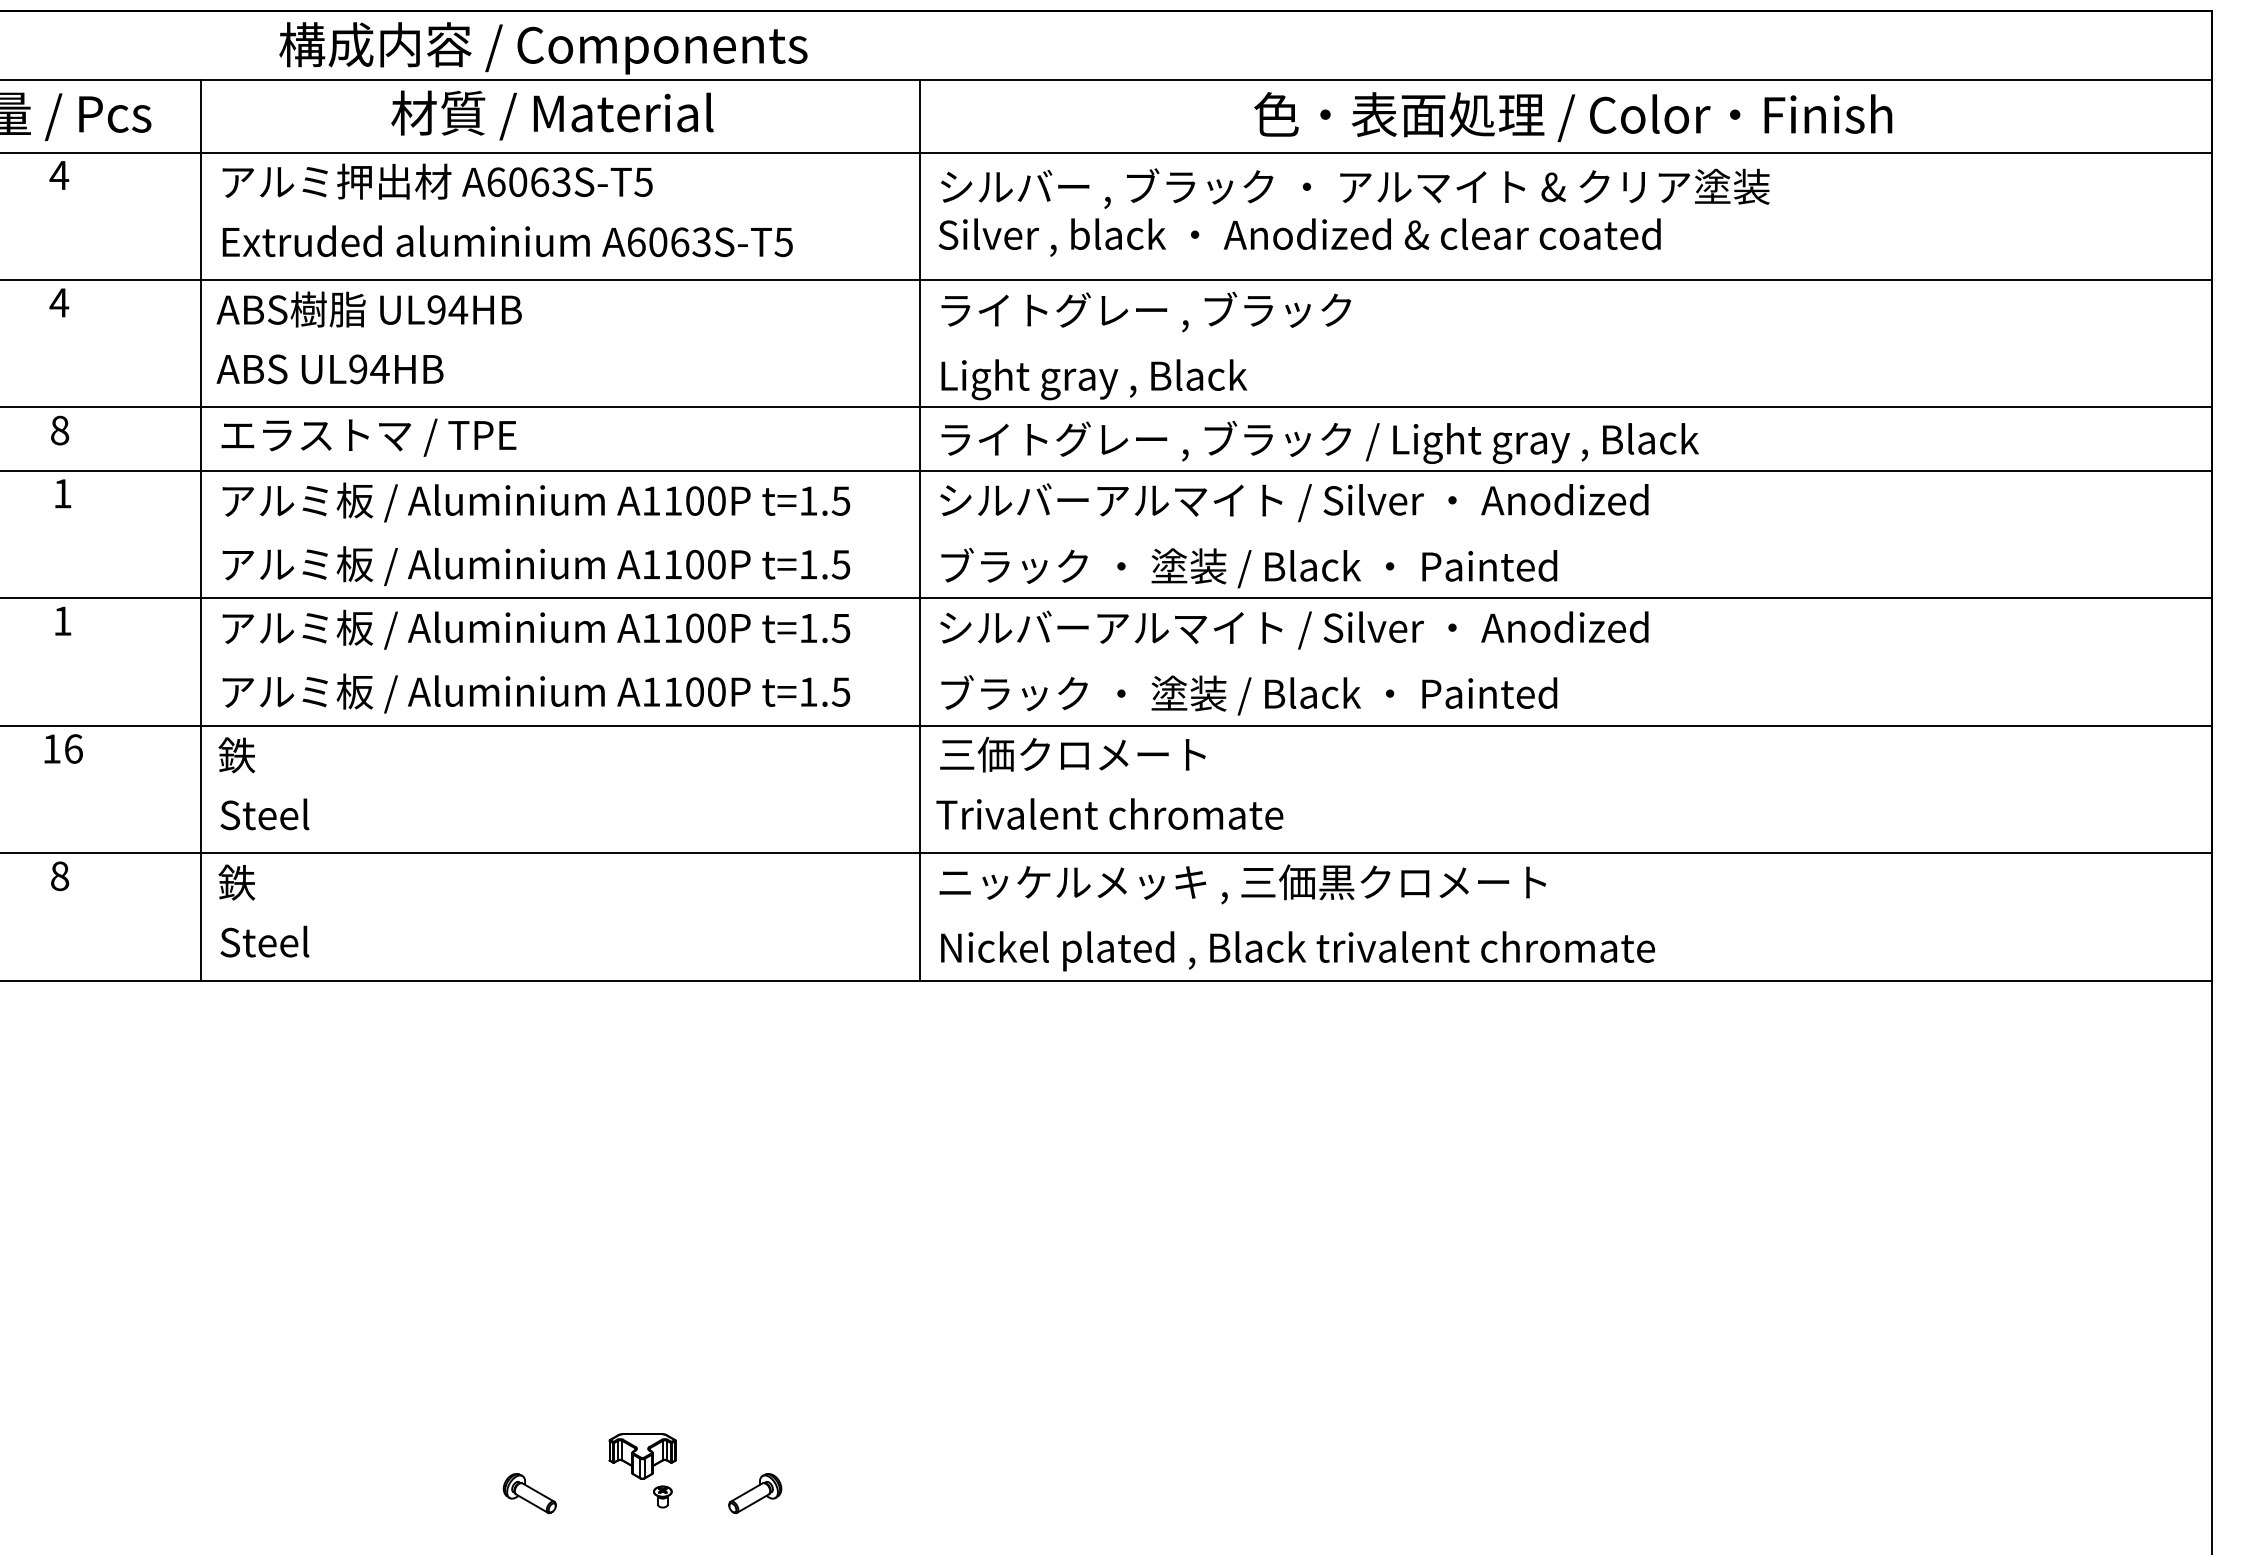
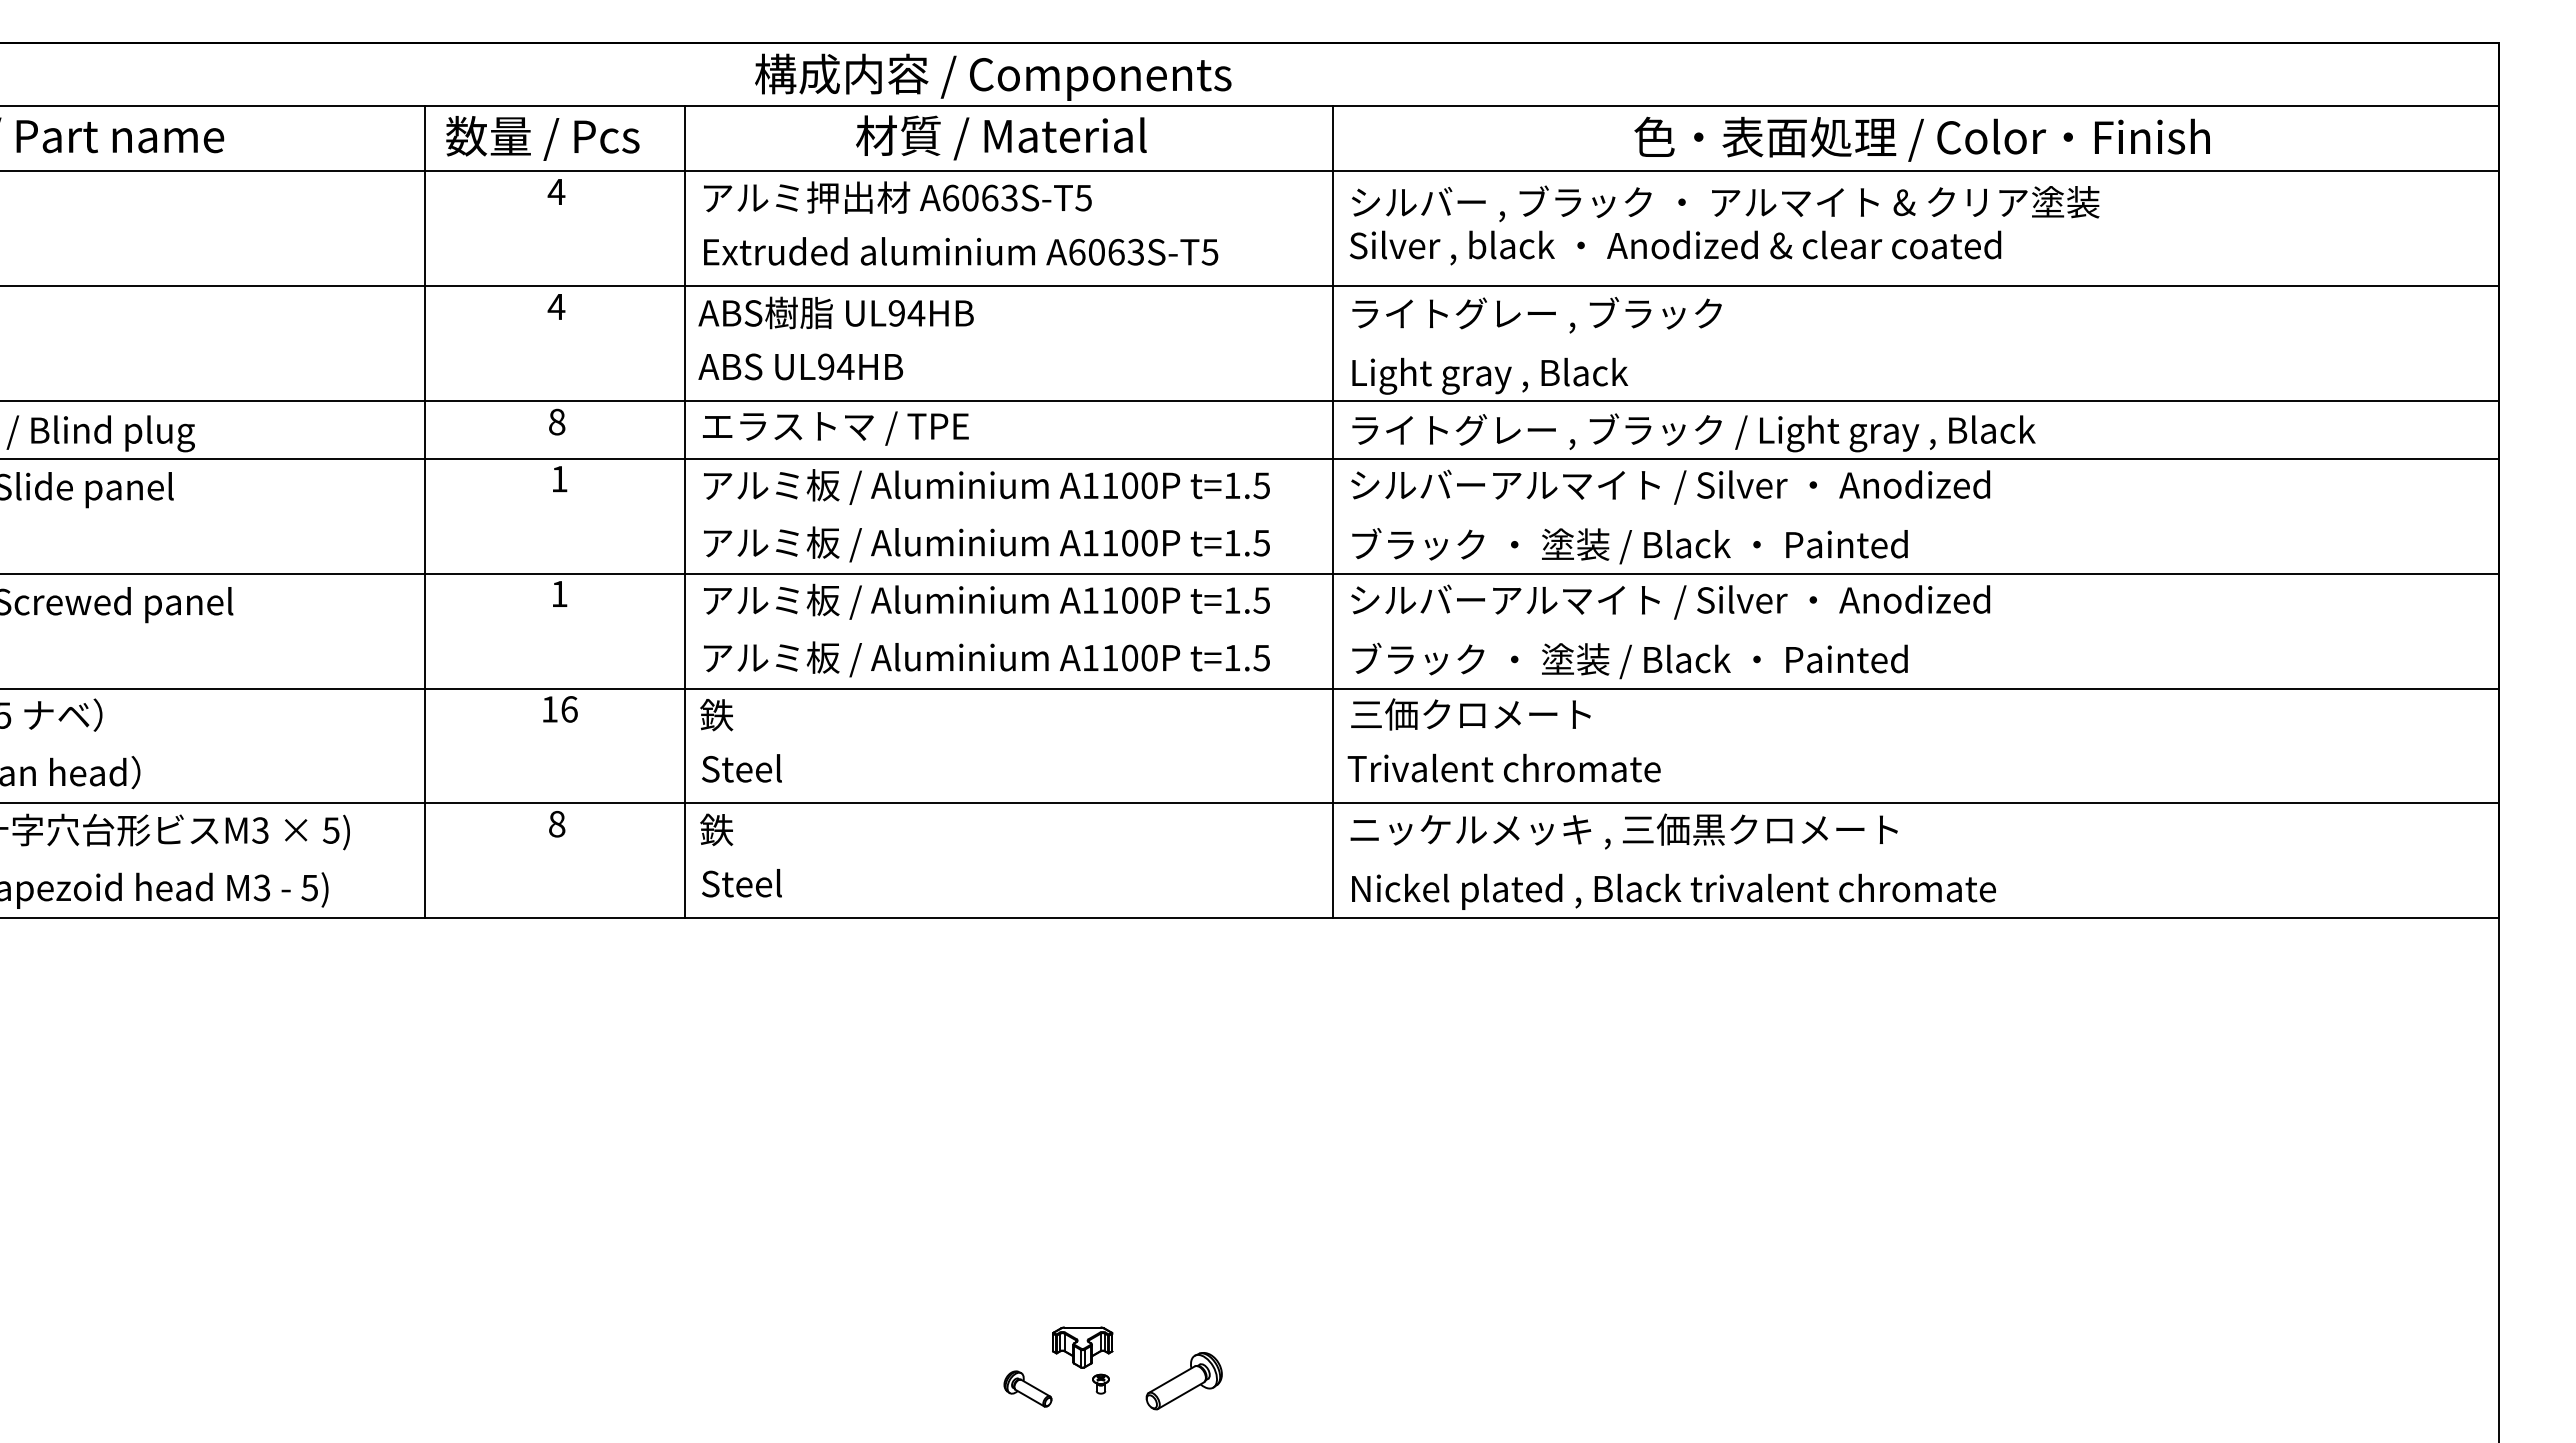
part: (529, 1492) -> (1027, 1388), moved
part: (755, 1492) -> (1184, 1380), size x1.6

